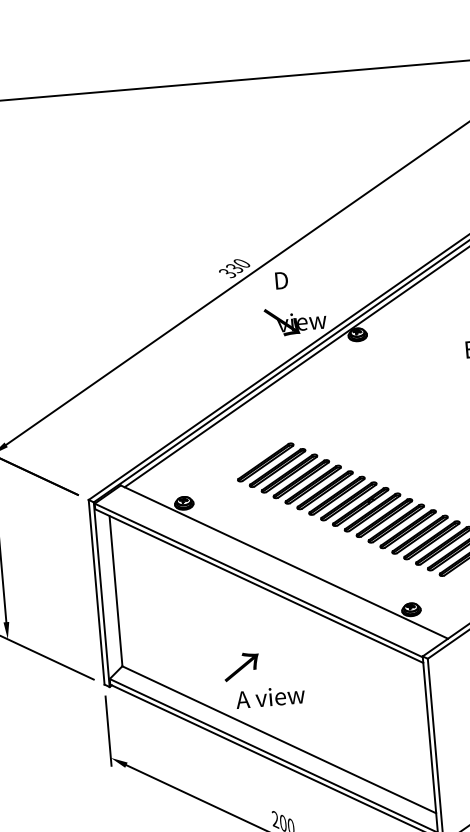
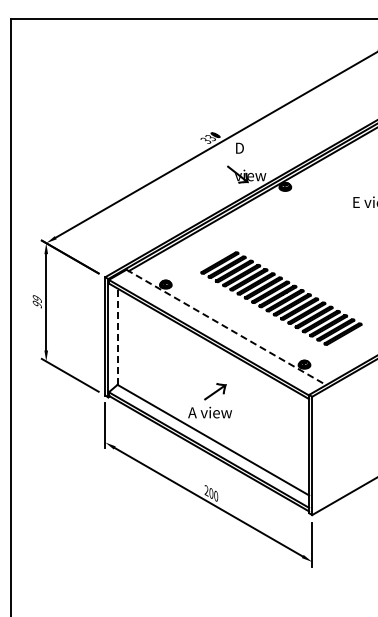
line: (284, 562) -> (226, 327), solid -> dashed
line: (115, 590) -> (117, 336), solid -> dashed
text: (241, 666) -> (215, 391), moved

